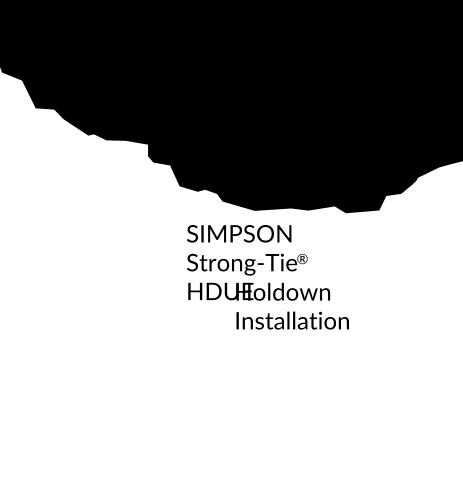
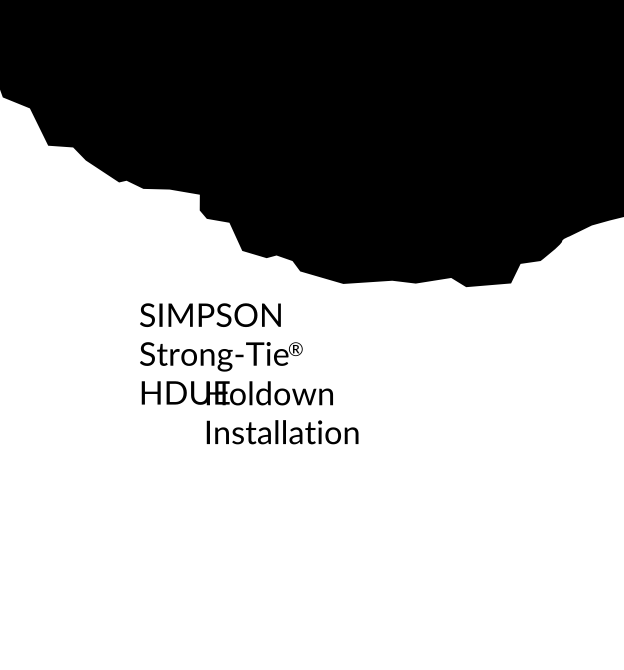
text: (267, 277) -> (248, 374), moved

